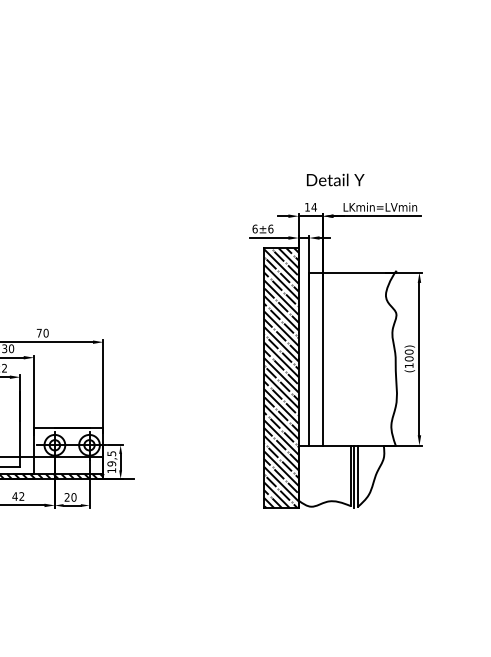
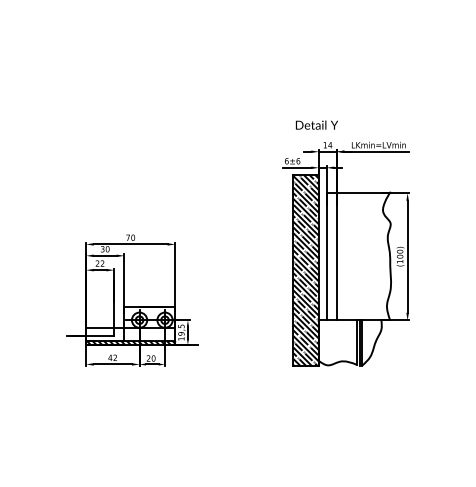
text: (334, 179) -> (316, 124), moved

